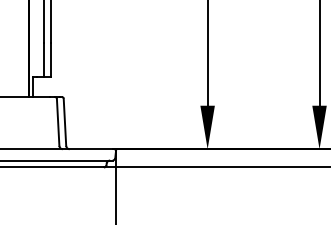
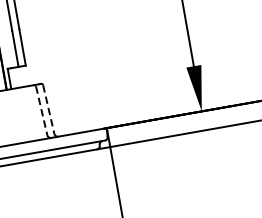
line: (58, 122) -> (42, 110), solid -> dashed
line: (64, 122) -> (48, 109), solid -> dashed

